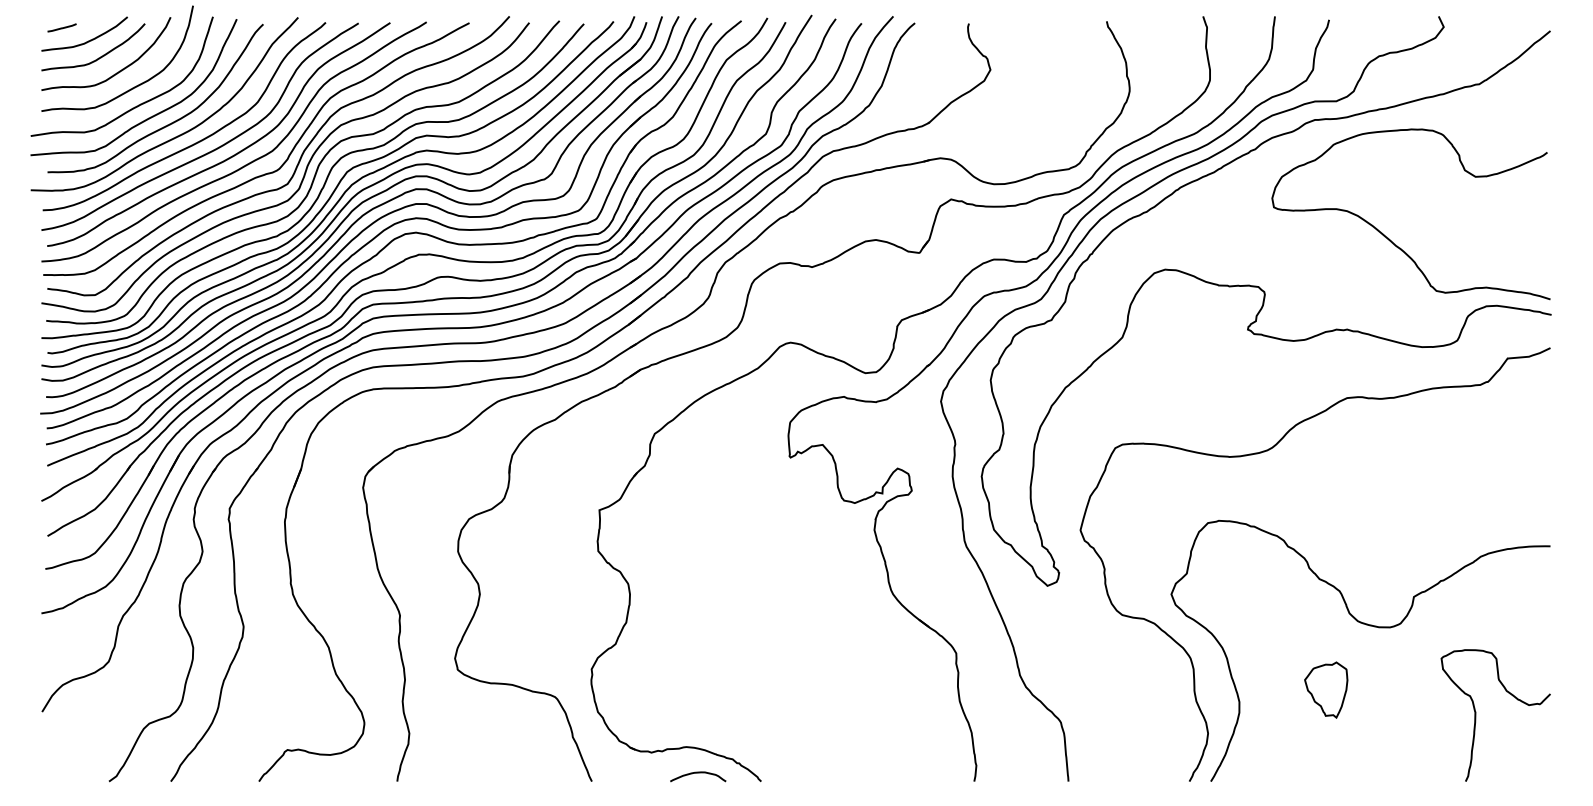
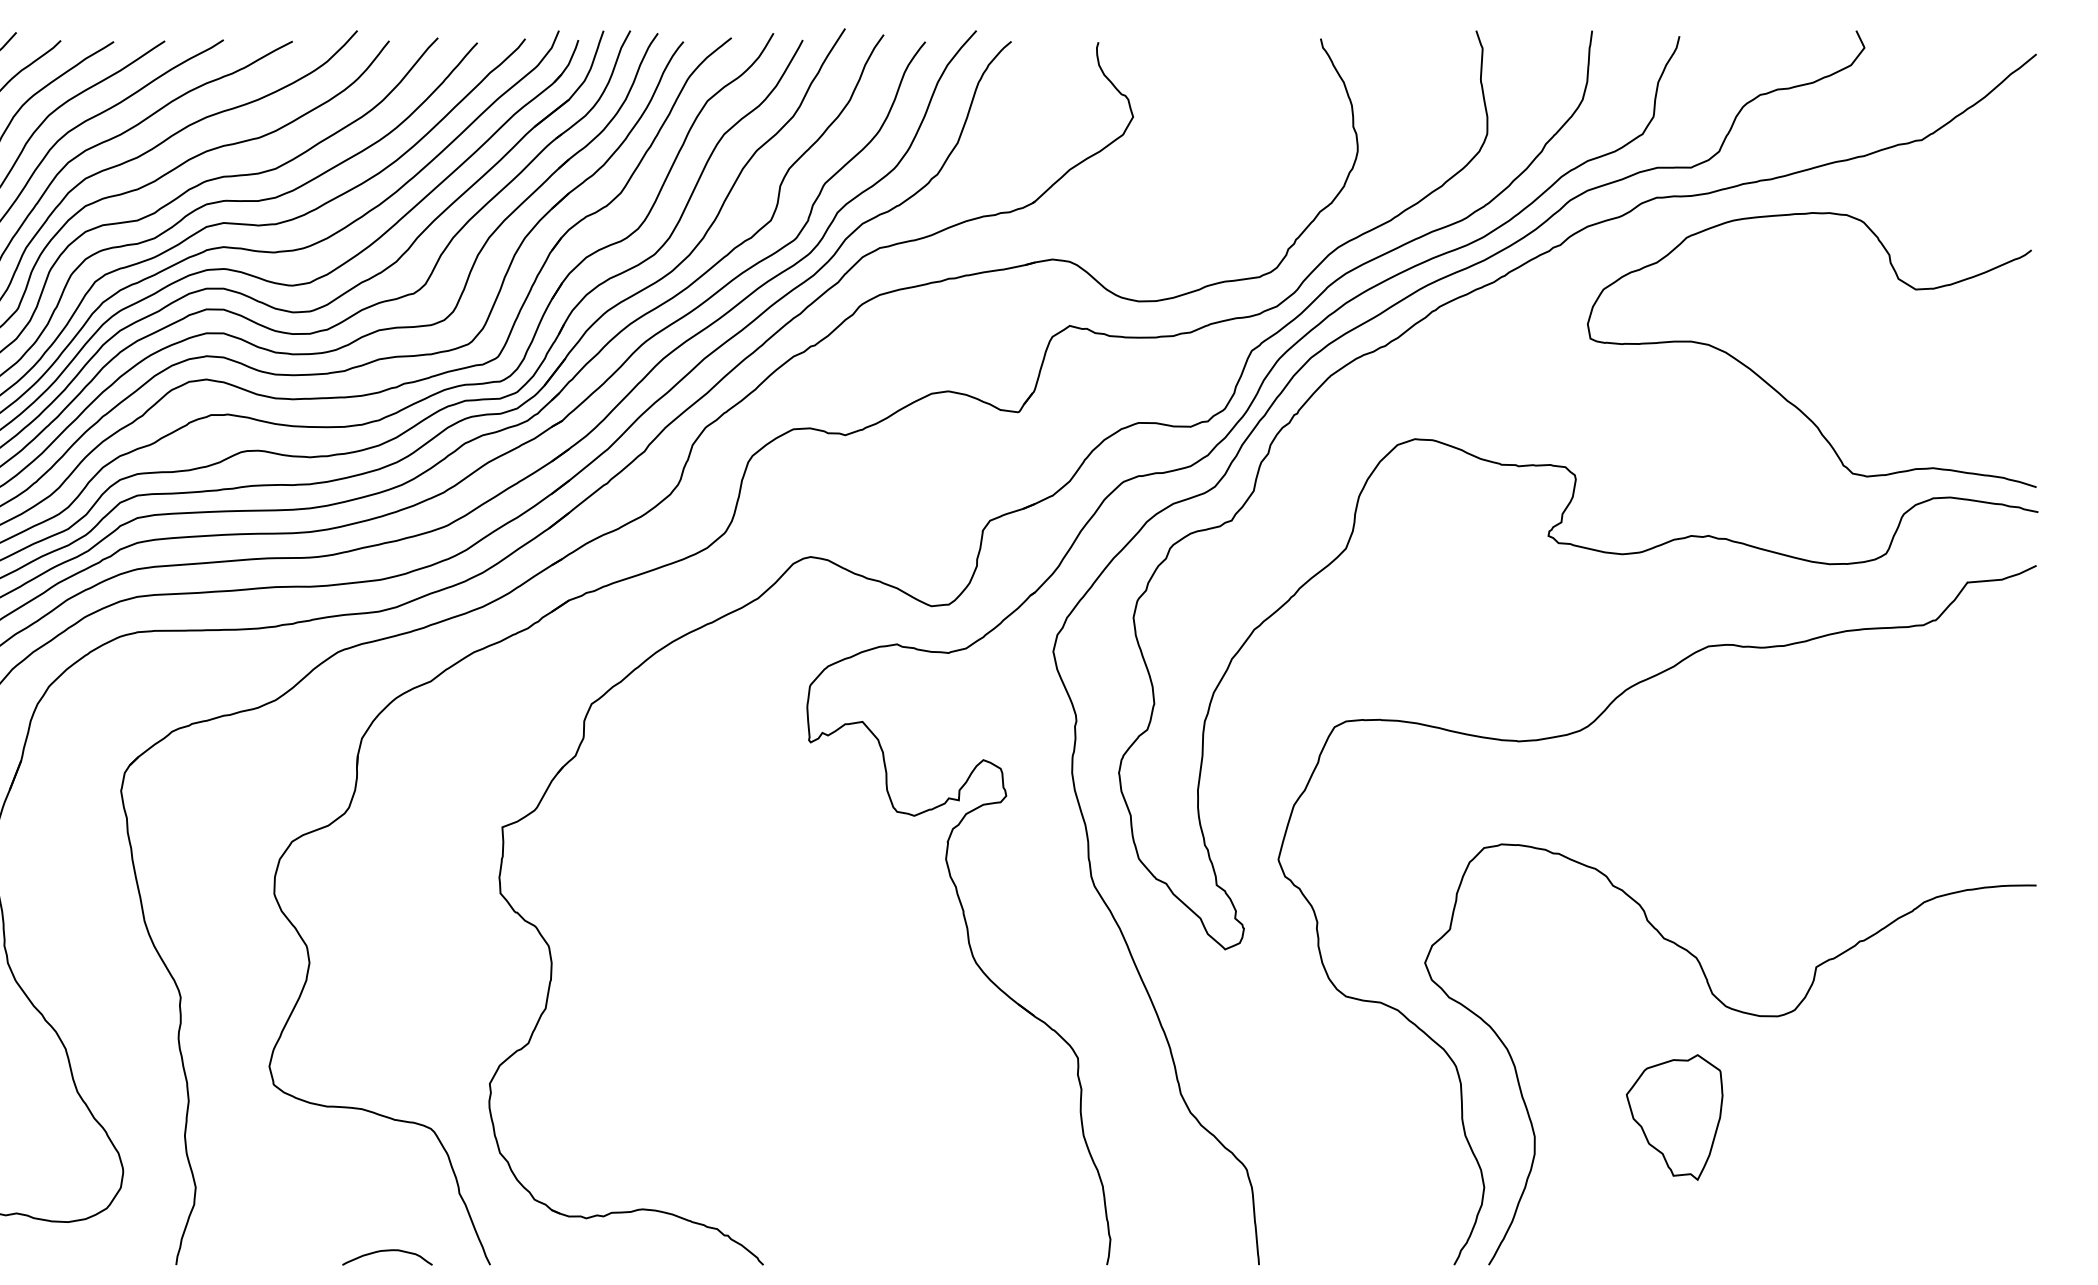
part: (1326, 689) -> (1675, 1116), size x1.4
curve: (1476, 715) -> (1917, 1158), removed
curve: (698, 773) -> (387, 1252), moved

